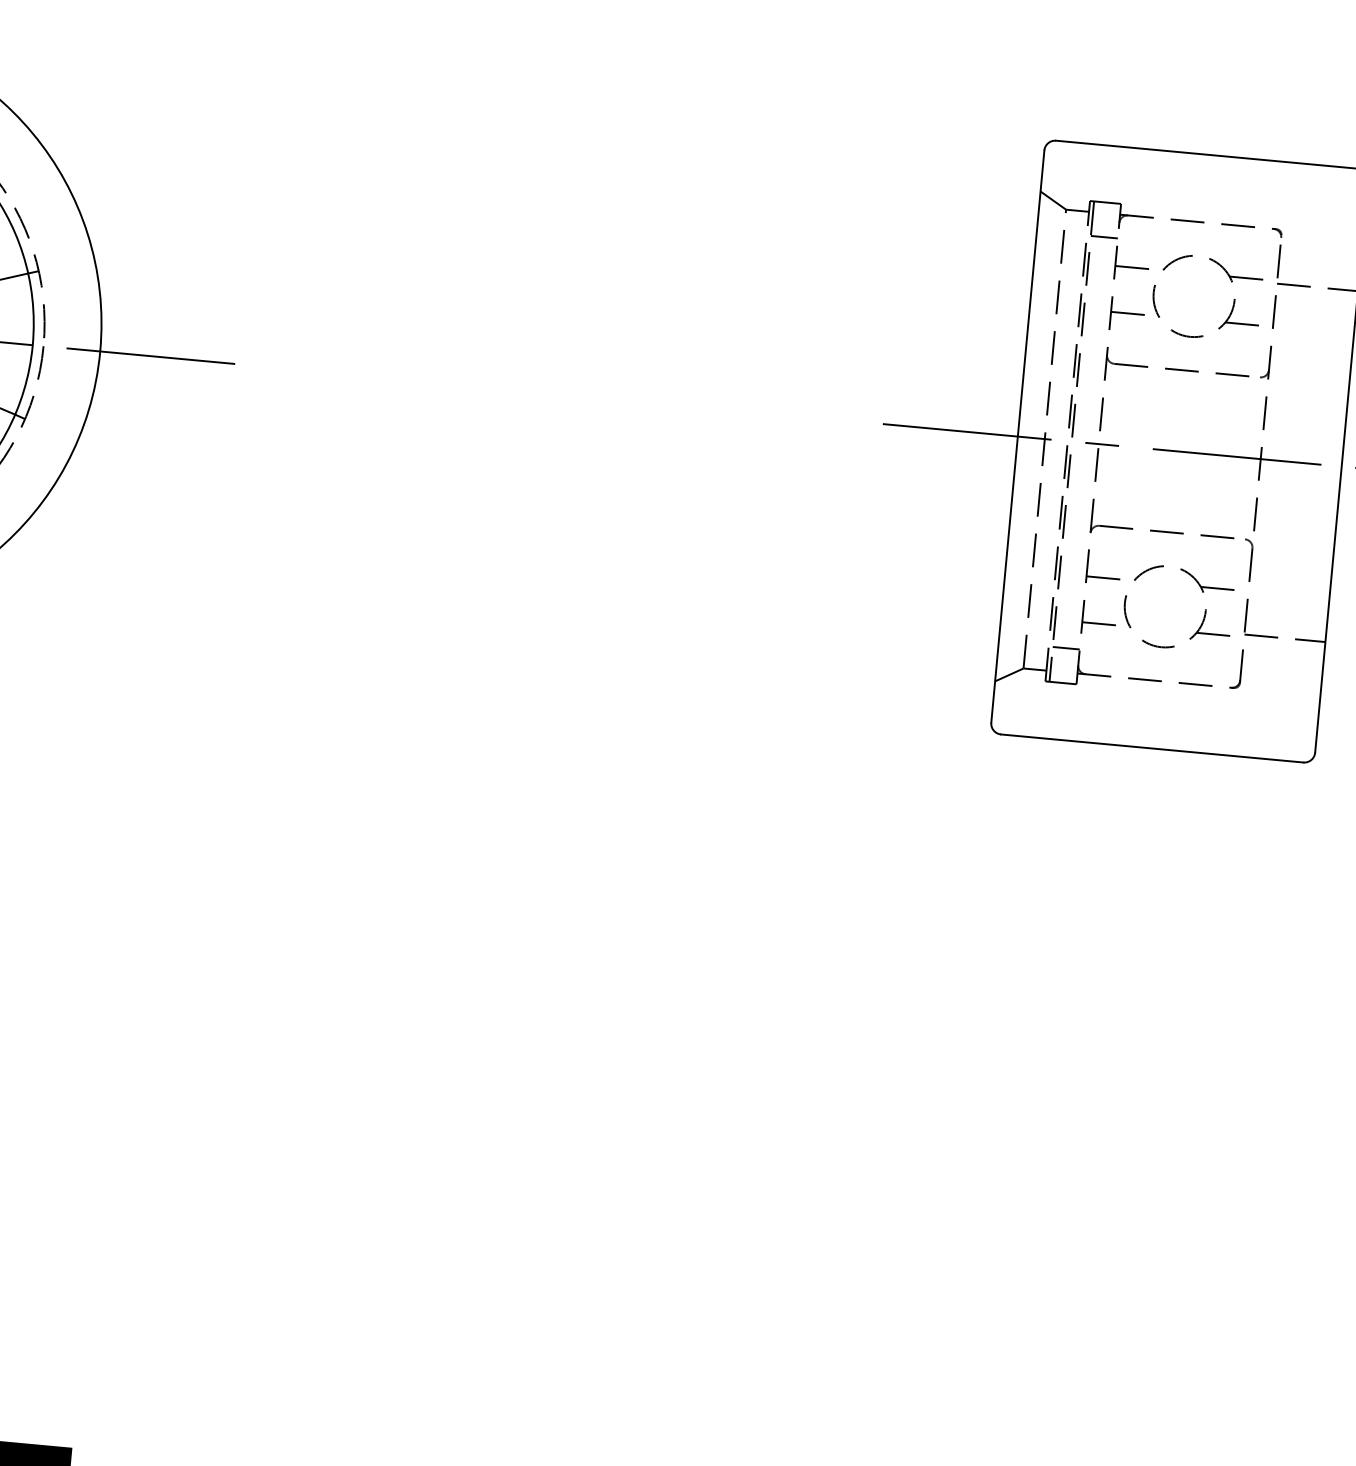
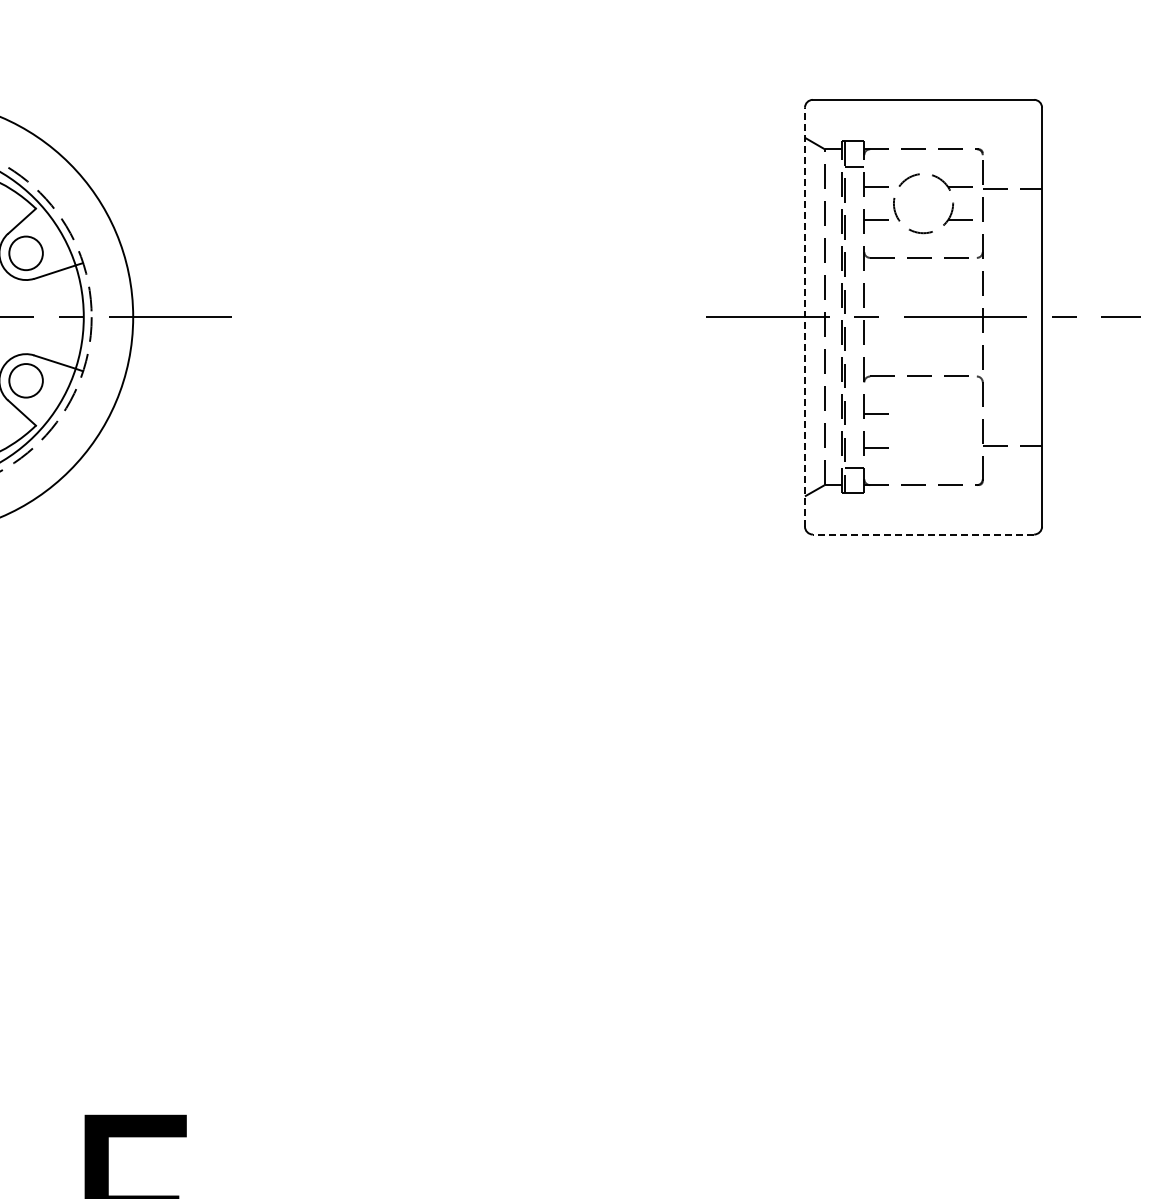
line: (1017, 435) -> (804, 316), solid -> dashed
part: (1202, 616) -> (951, 435), removed
line: (1152, 748) -> (923, 534), solid -> dashed

